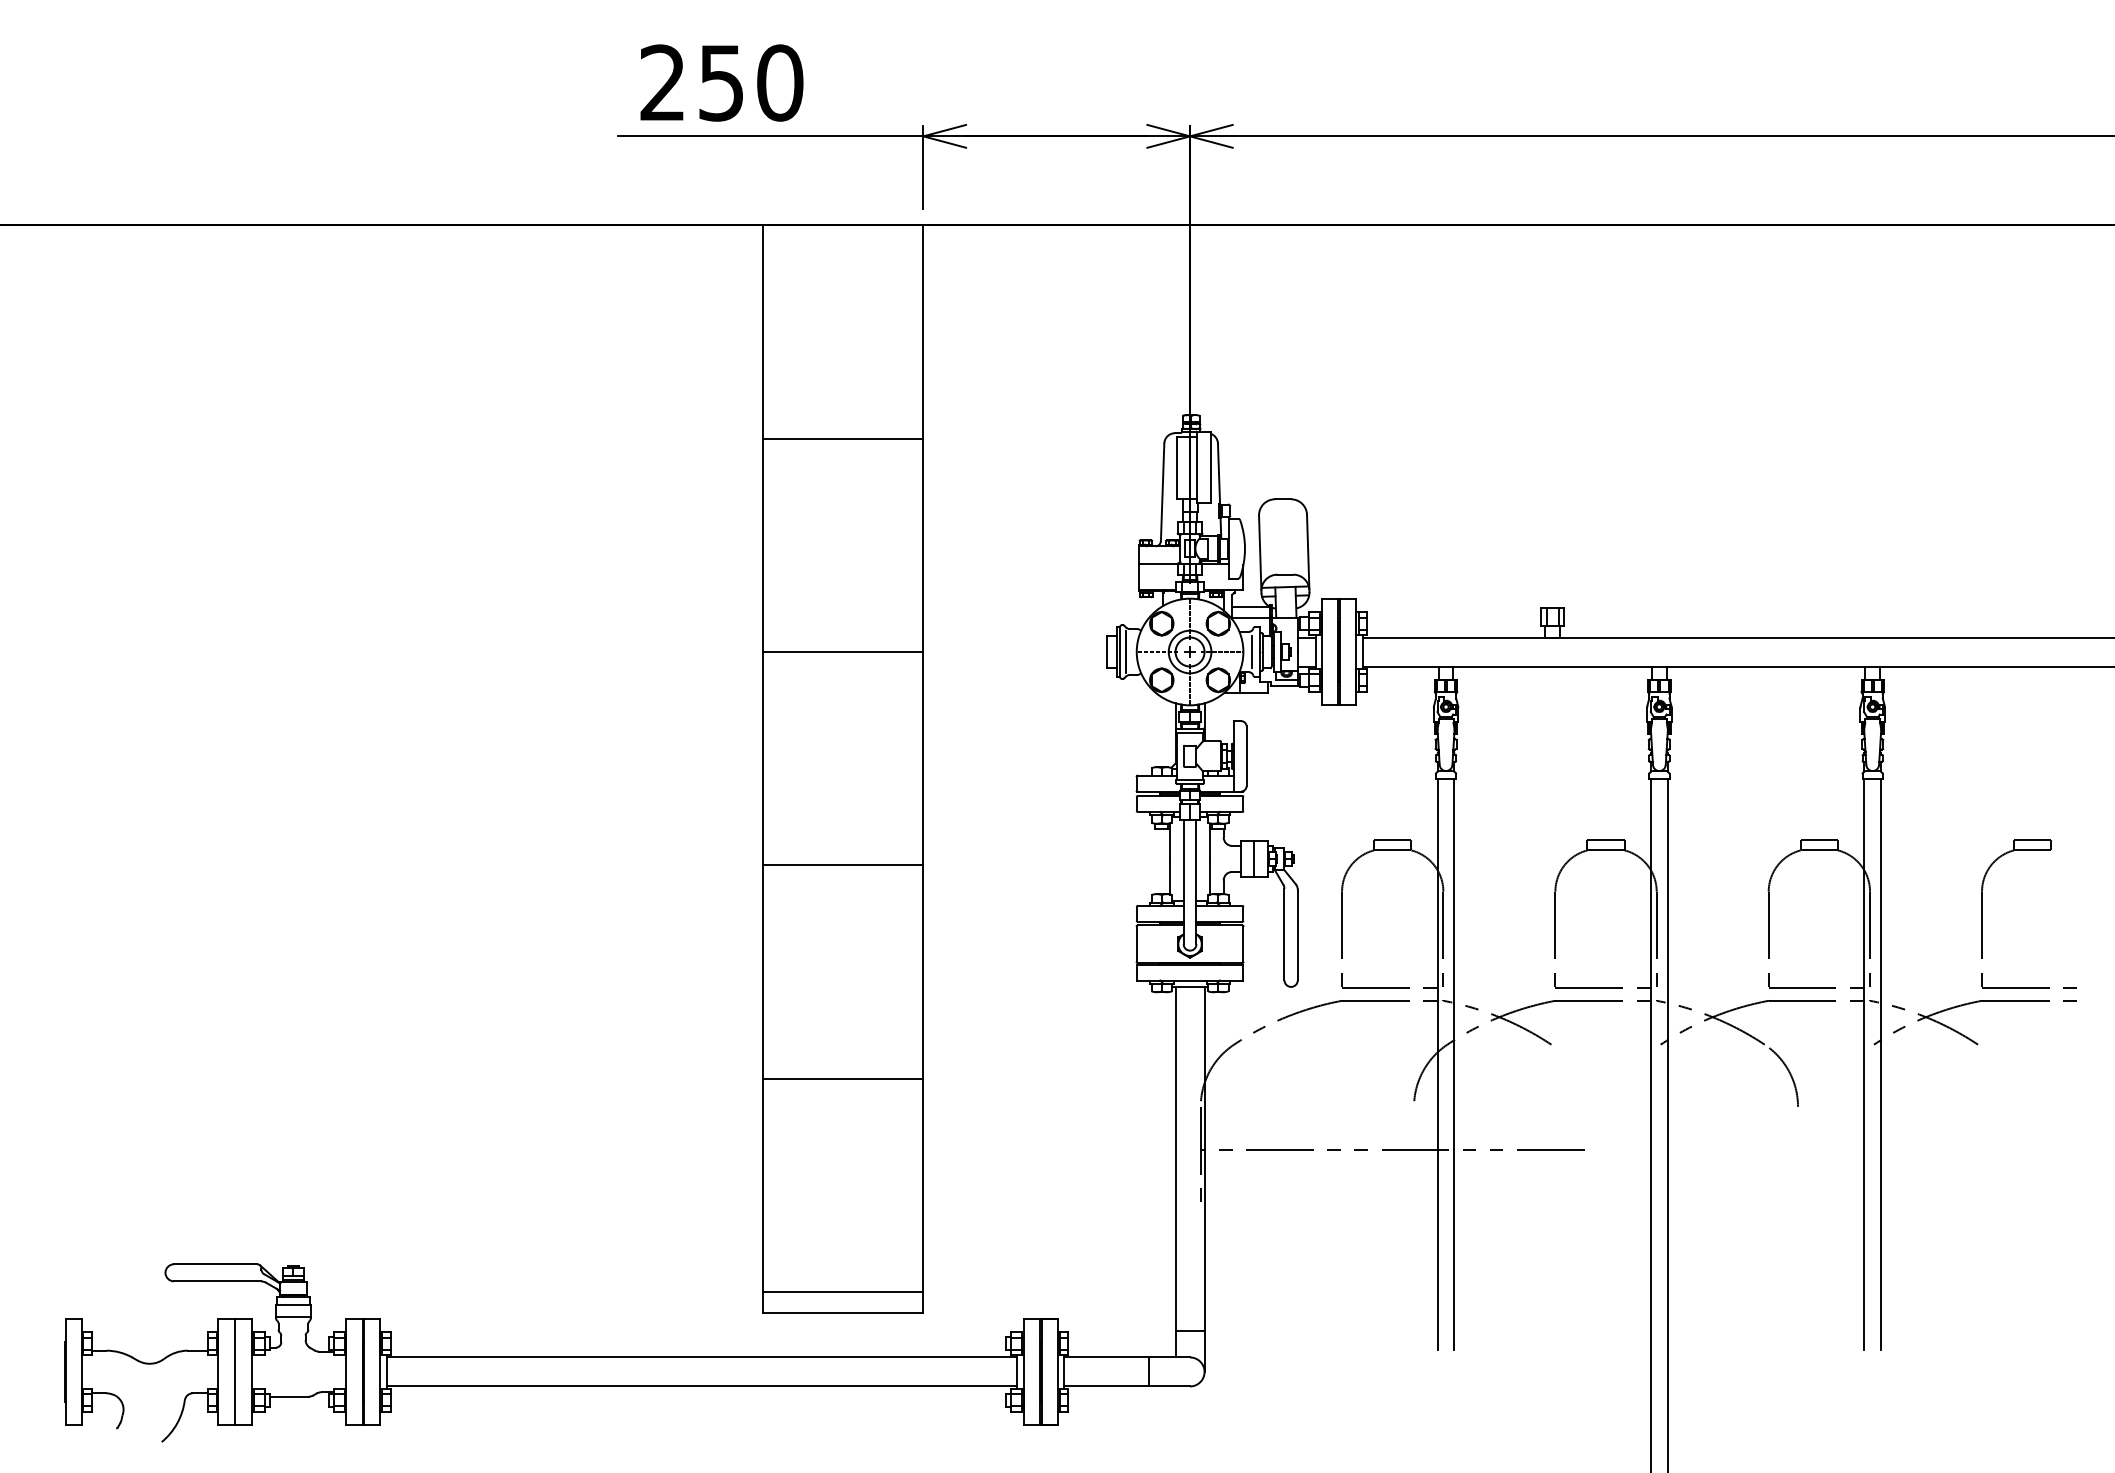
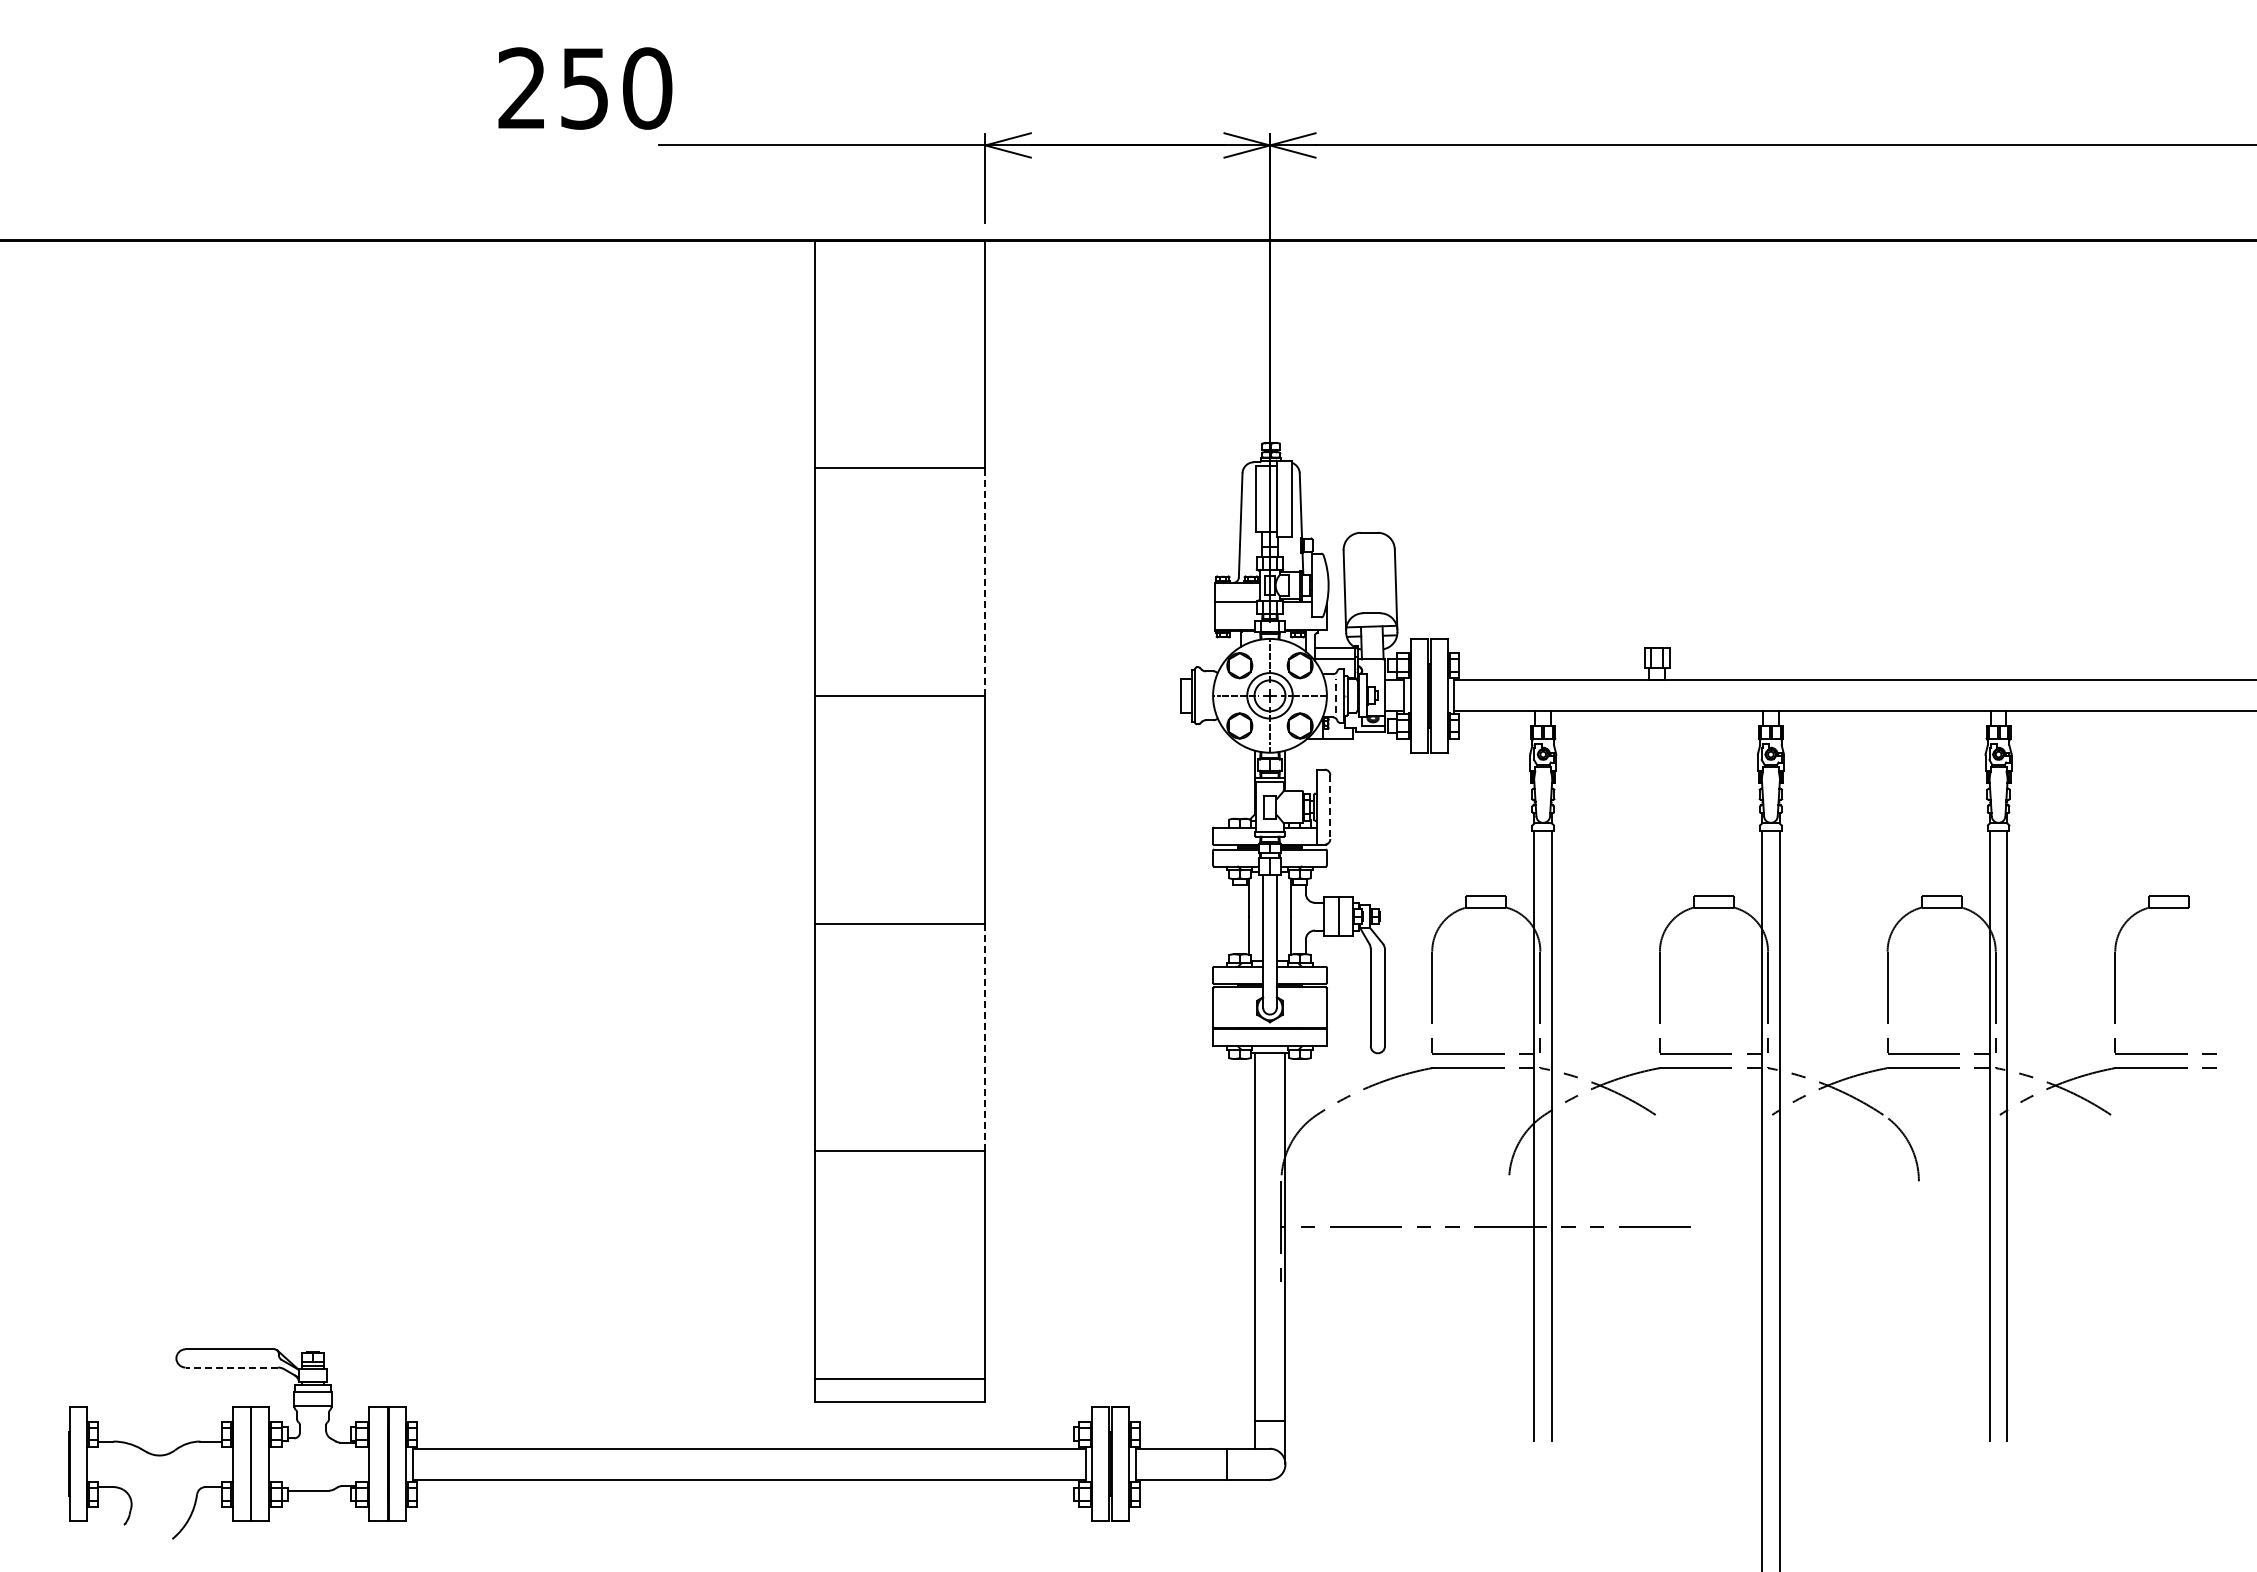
text: (722, 83) -> (585, 88), moved
line: (923, 545) -> (985, 582), solid -> dashed
line: (1125, 651) -> (1201, 695), removed
line: (1251, 651) -> (1335, 695), solid -> dashed
line: (1246, 756) -> (1330, 807), solid -> dashed
line: (923, 972) -> (985, 1037), solid -> dashed
line: (217, 1281) -> (231, 1367), solid -> dashed

